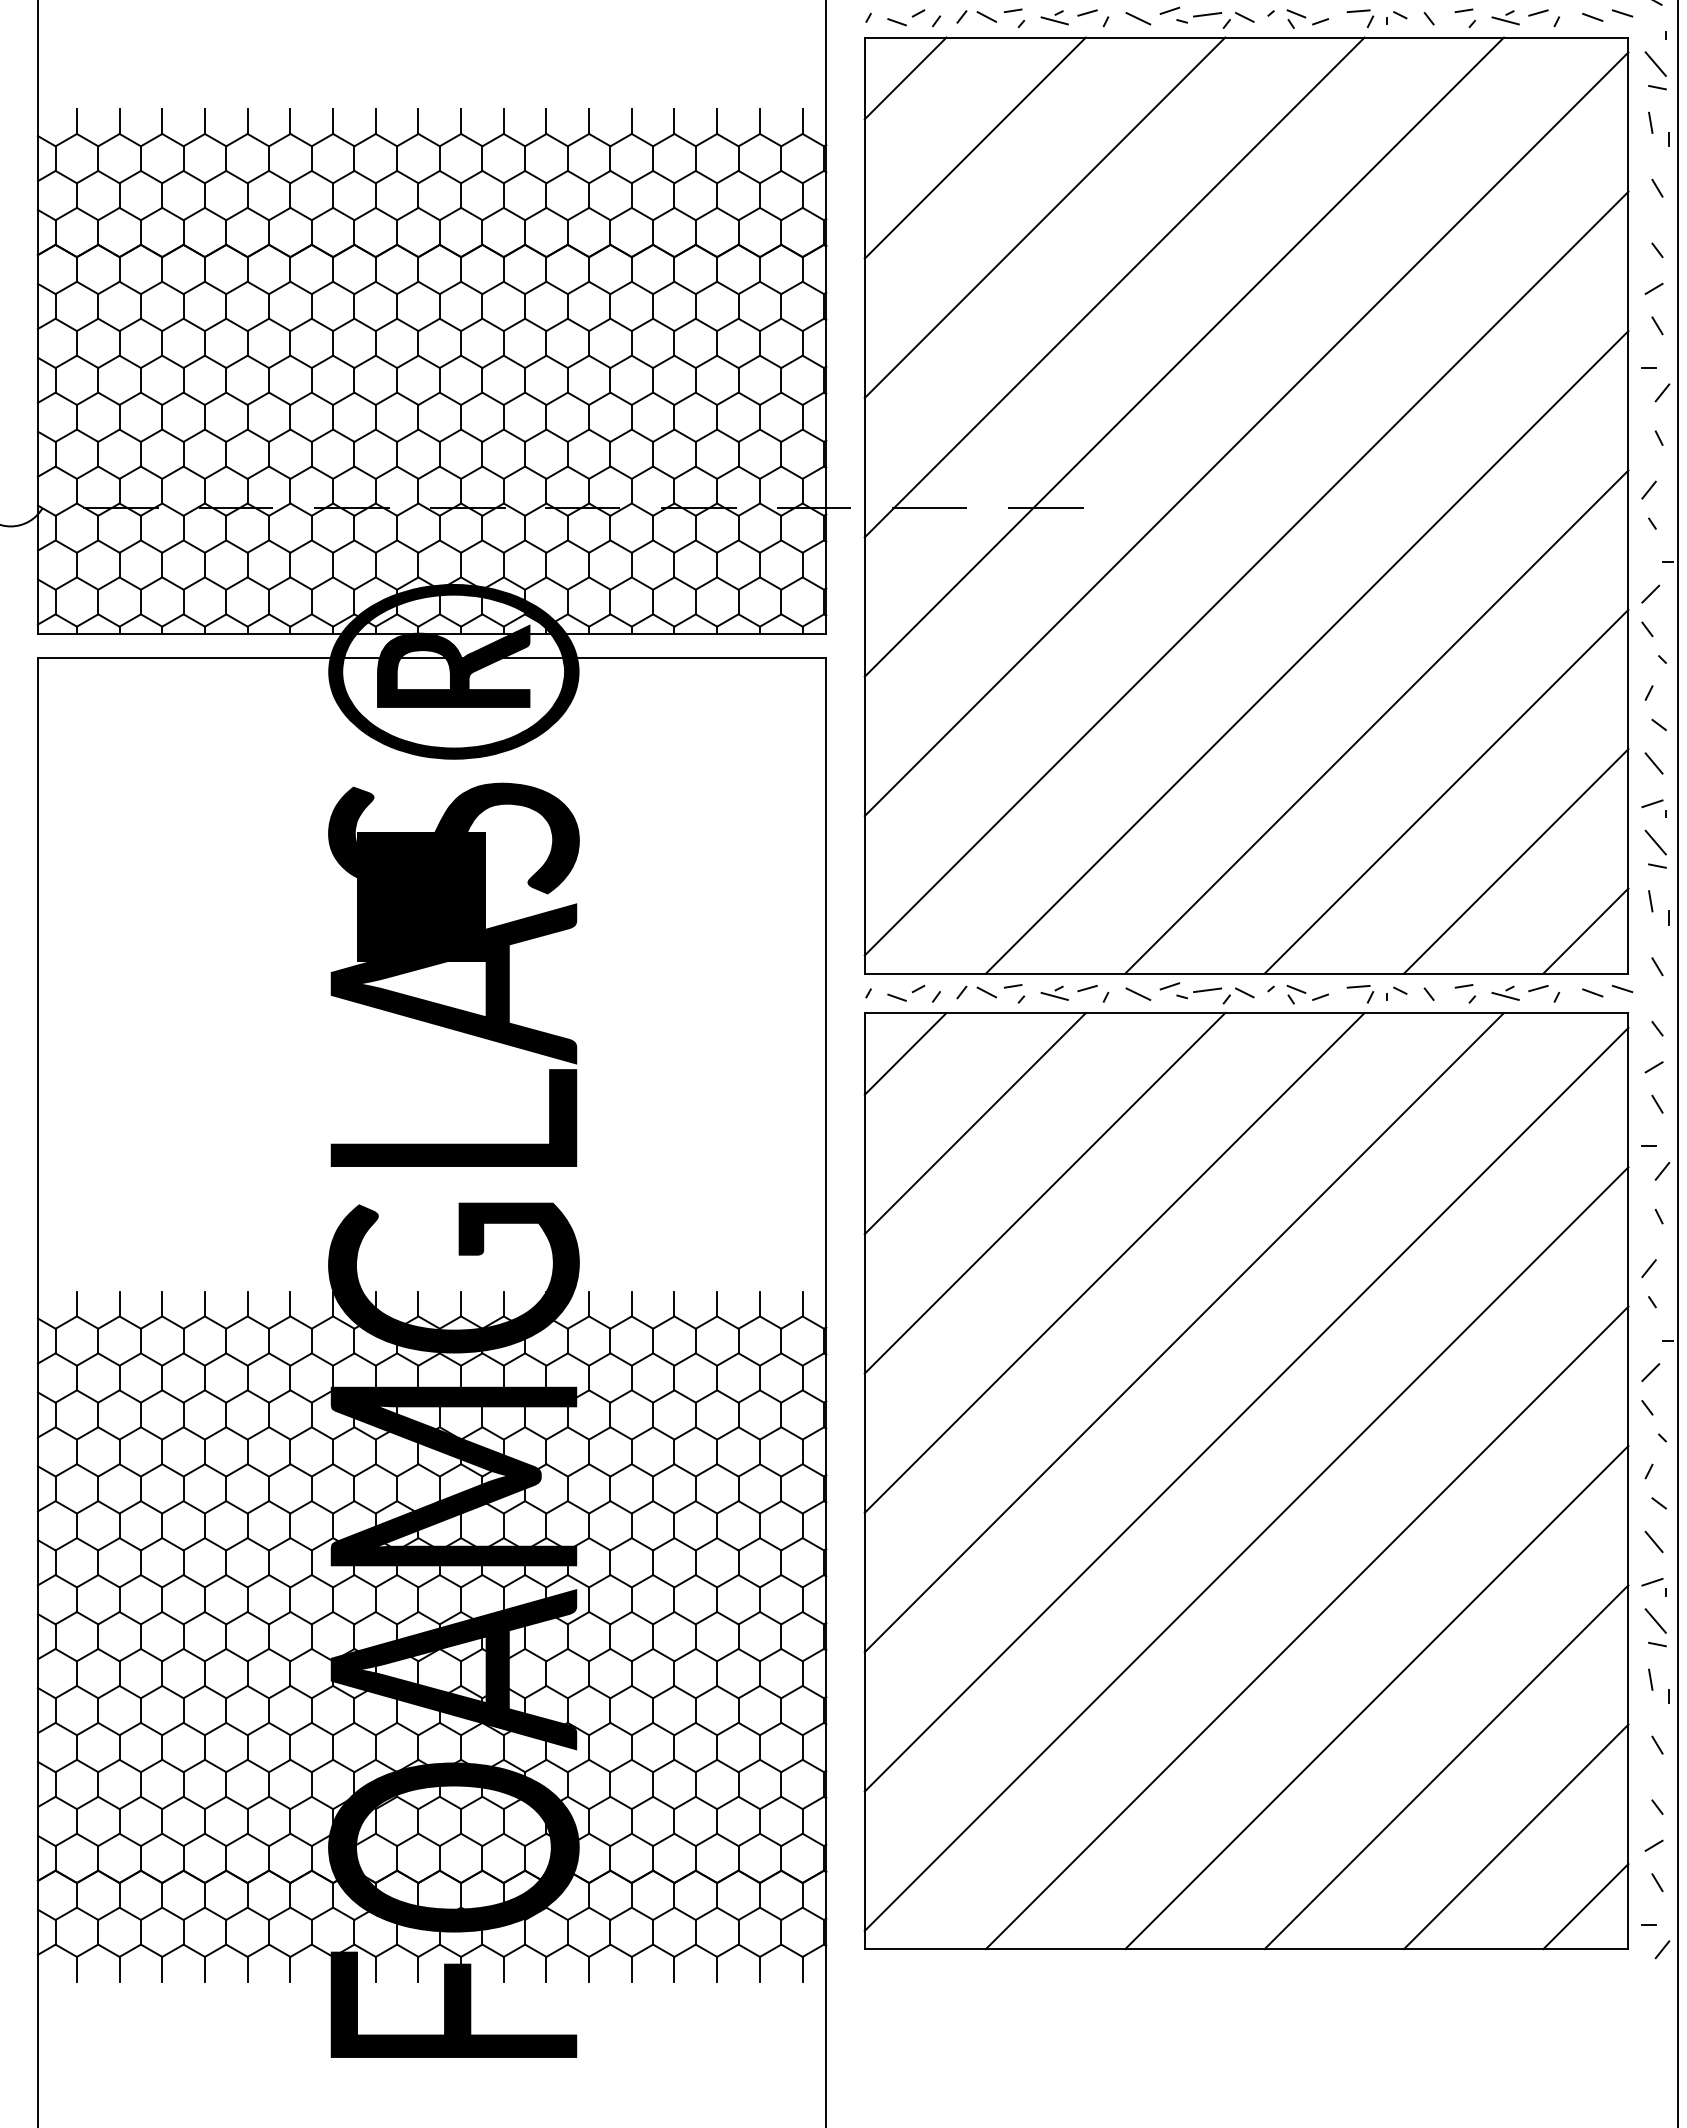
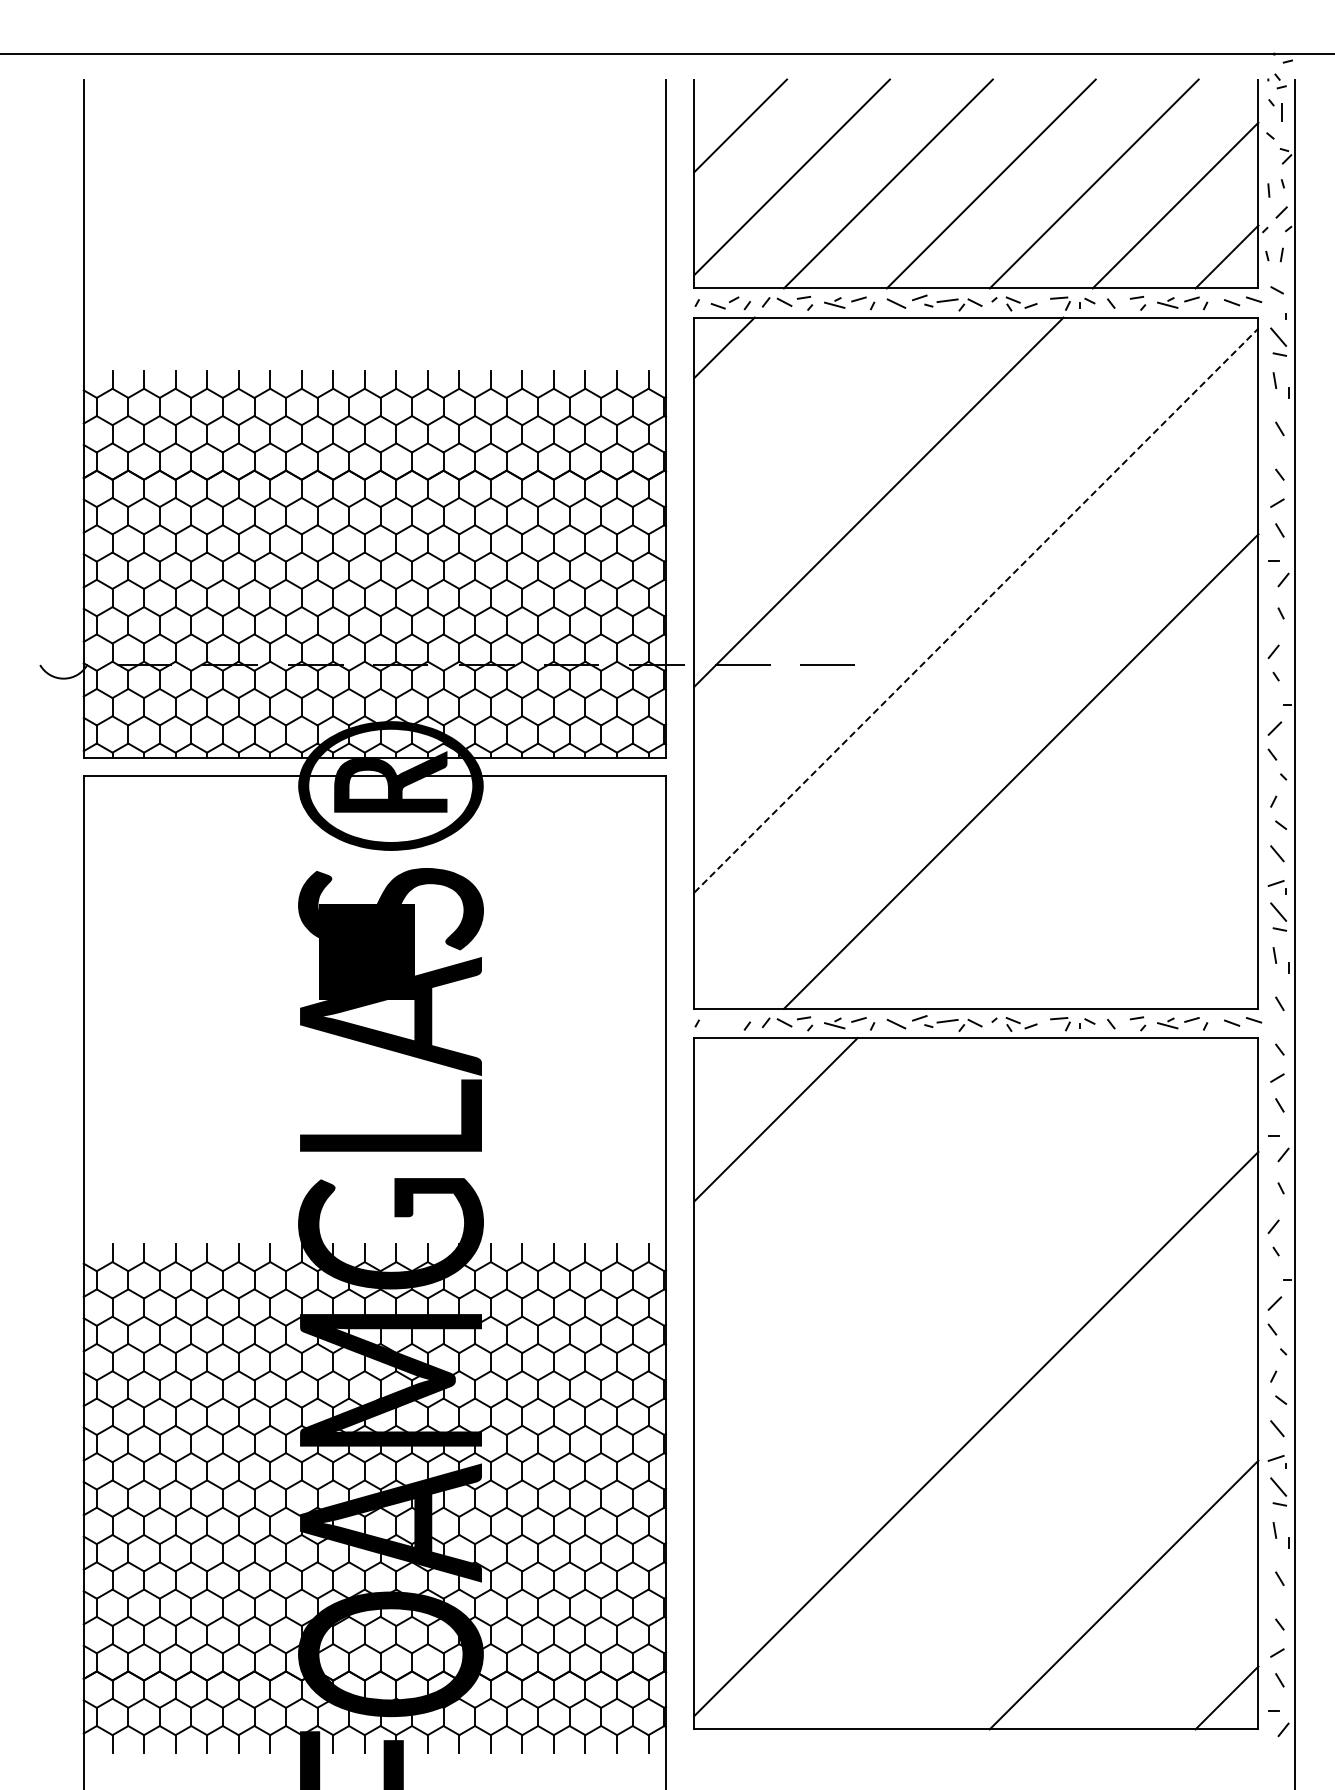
line: (974, 147) -> (775, 398), removed
line: (1044, 217) -> (827, 450), removed
line: (1184, 356) -> (930, 553), removed
line: (1246, 434) -> (976, 610), solid -> dashed
line: (1246, 573) -> (976, 713), removed
line: (1376, 721) -> (1072, 822), removed
line: (1445, 791) -> (1123, 874), removed
line: (1516, 860) -> (1175, 925), removed
line: (1585, 931) -> (1226, 977), removed
part: (905, 993) -> (724, 1023), removed
line: (905, 1054) -> (724, 1068), removed
line: (1044, 1193) -> (827, 1171), removed
line: (1114, 1262) -> (878, 1222), removed
line: (1184, 1333) -> (930, 1274), removed
line: (1246, 1410) -> (976, 1331), removed
line: (1306, 1627) -> (1020, 1491), removed
line: (1376, 1697) -> (1072, 1543), removed
line: (1516, 1836) -> (1175, 1646), removed

